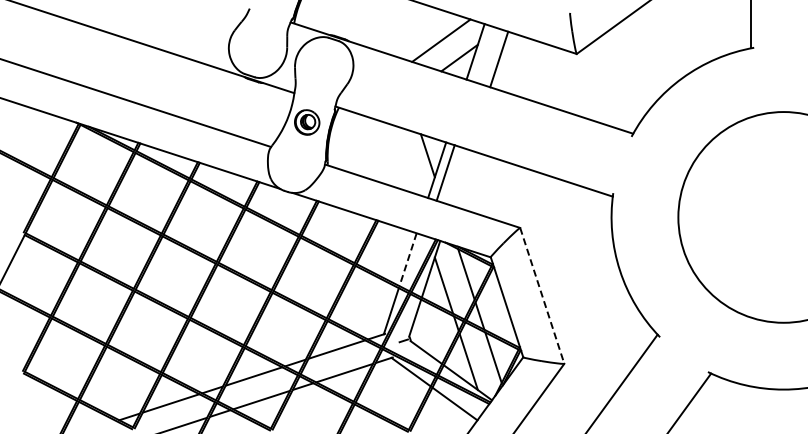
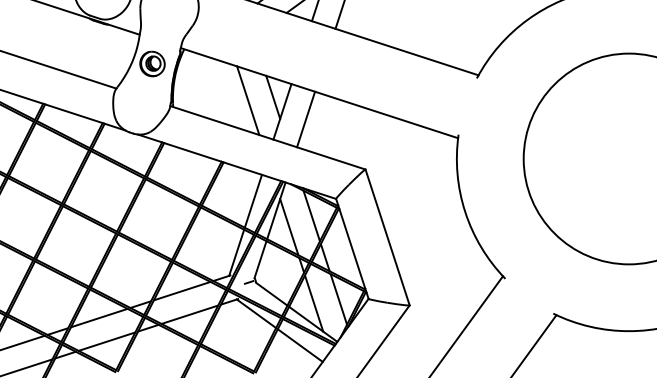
line: (402, 158) -> (247, 100), added
line: (445, 172) -> (305, 119), moved
line: (408, 259) -> (253, 201), dashed -> solid
line: (542, 296) -> (387, 238), dashed -> solid

